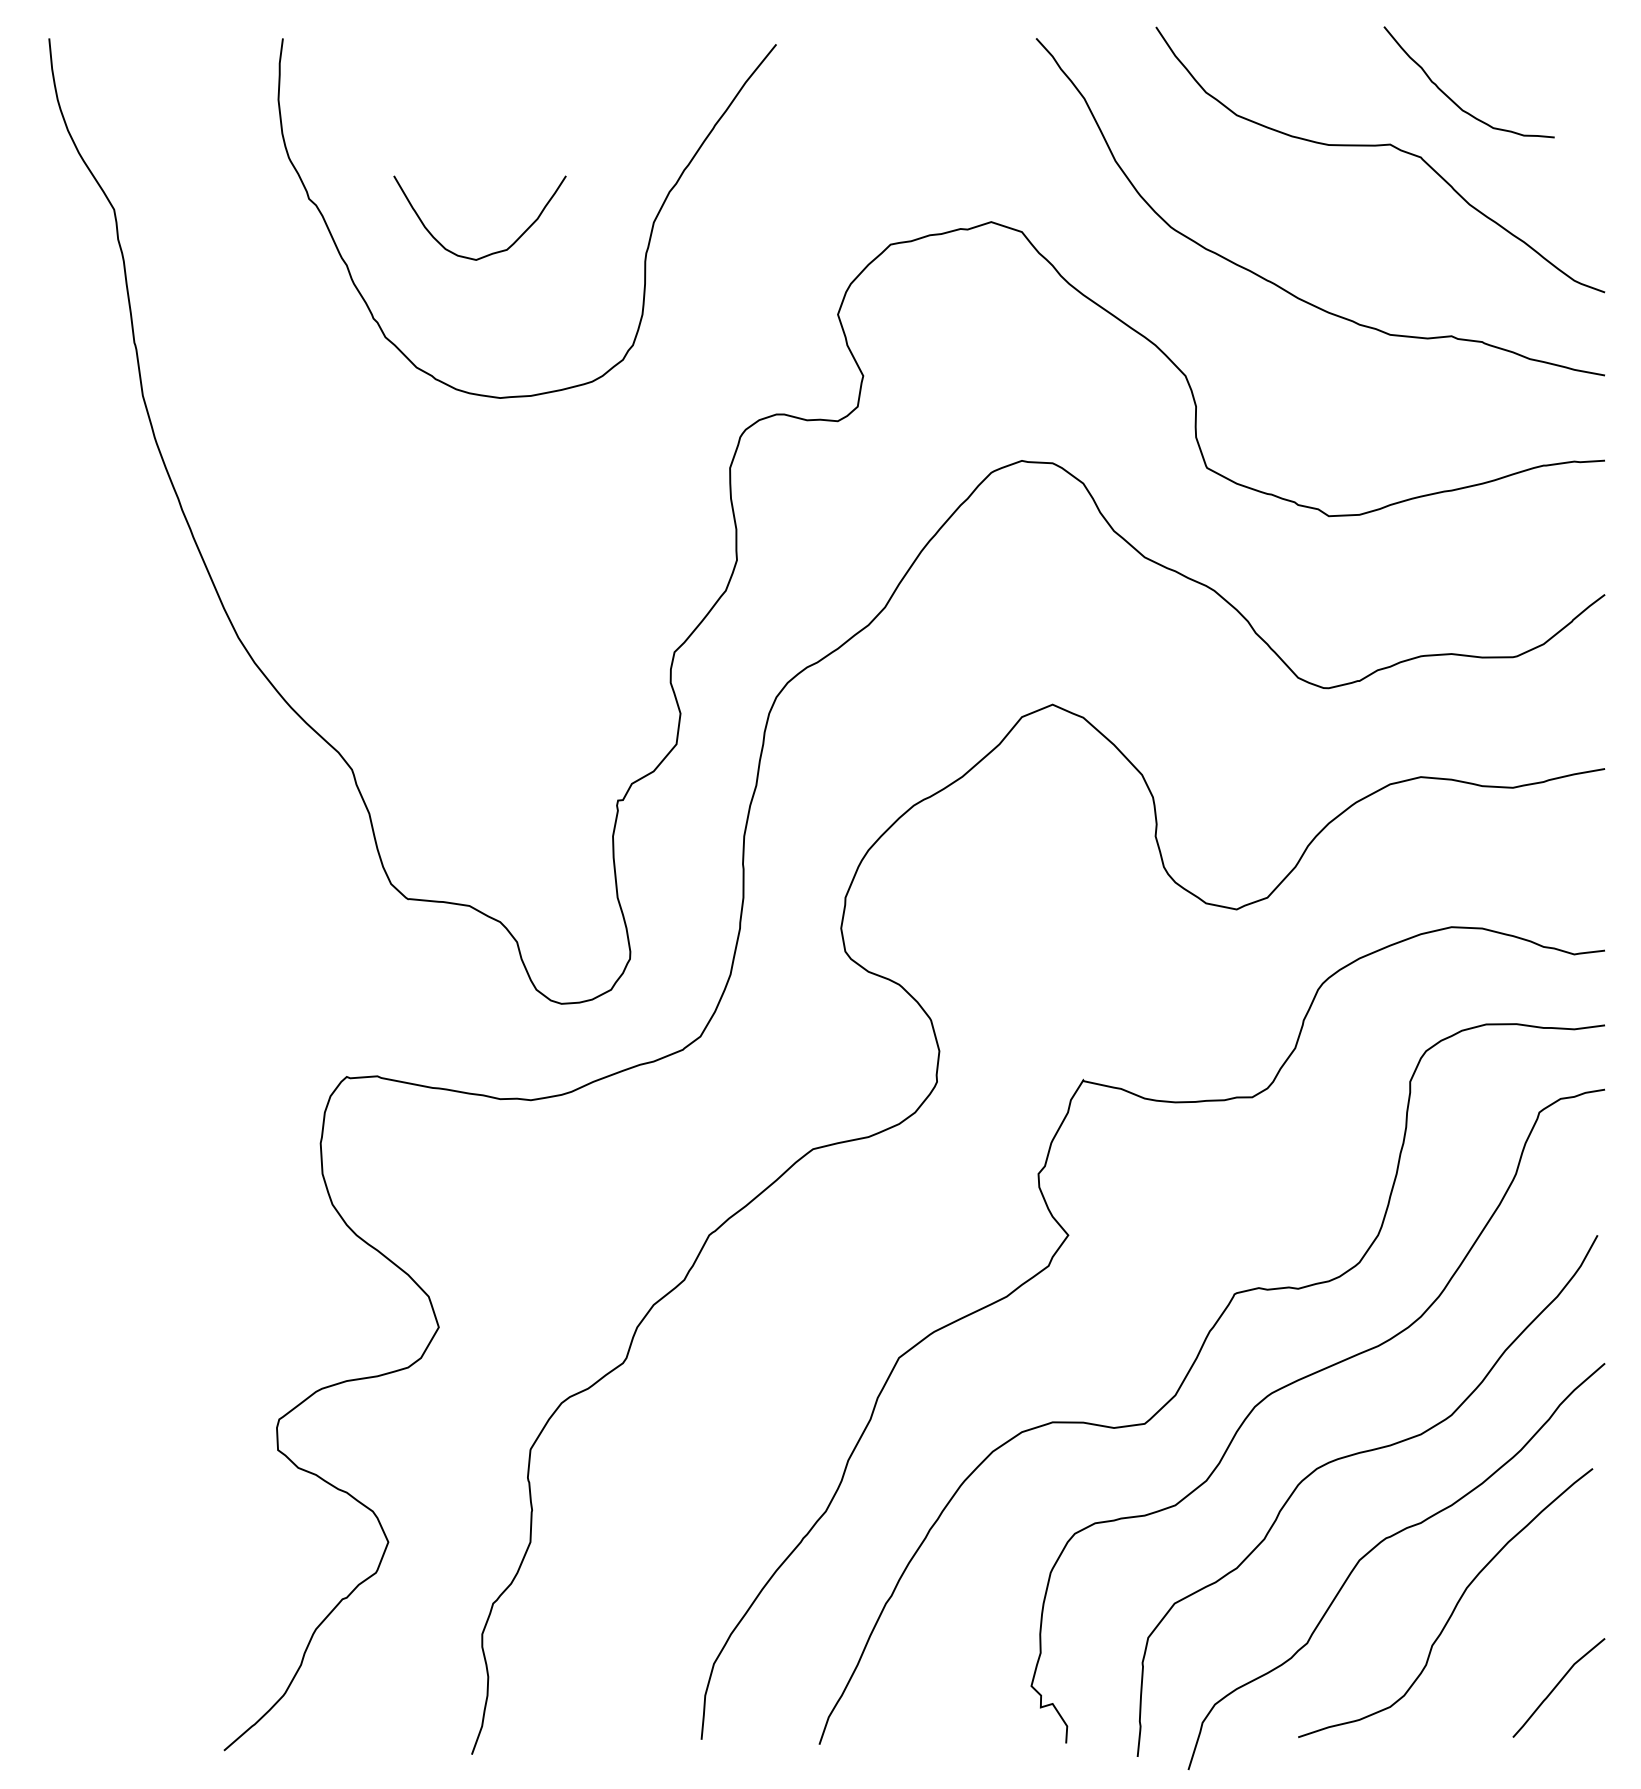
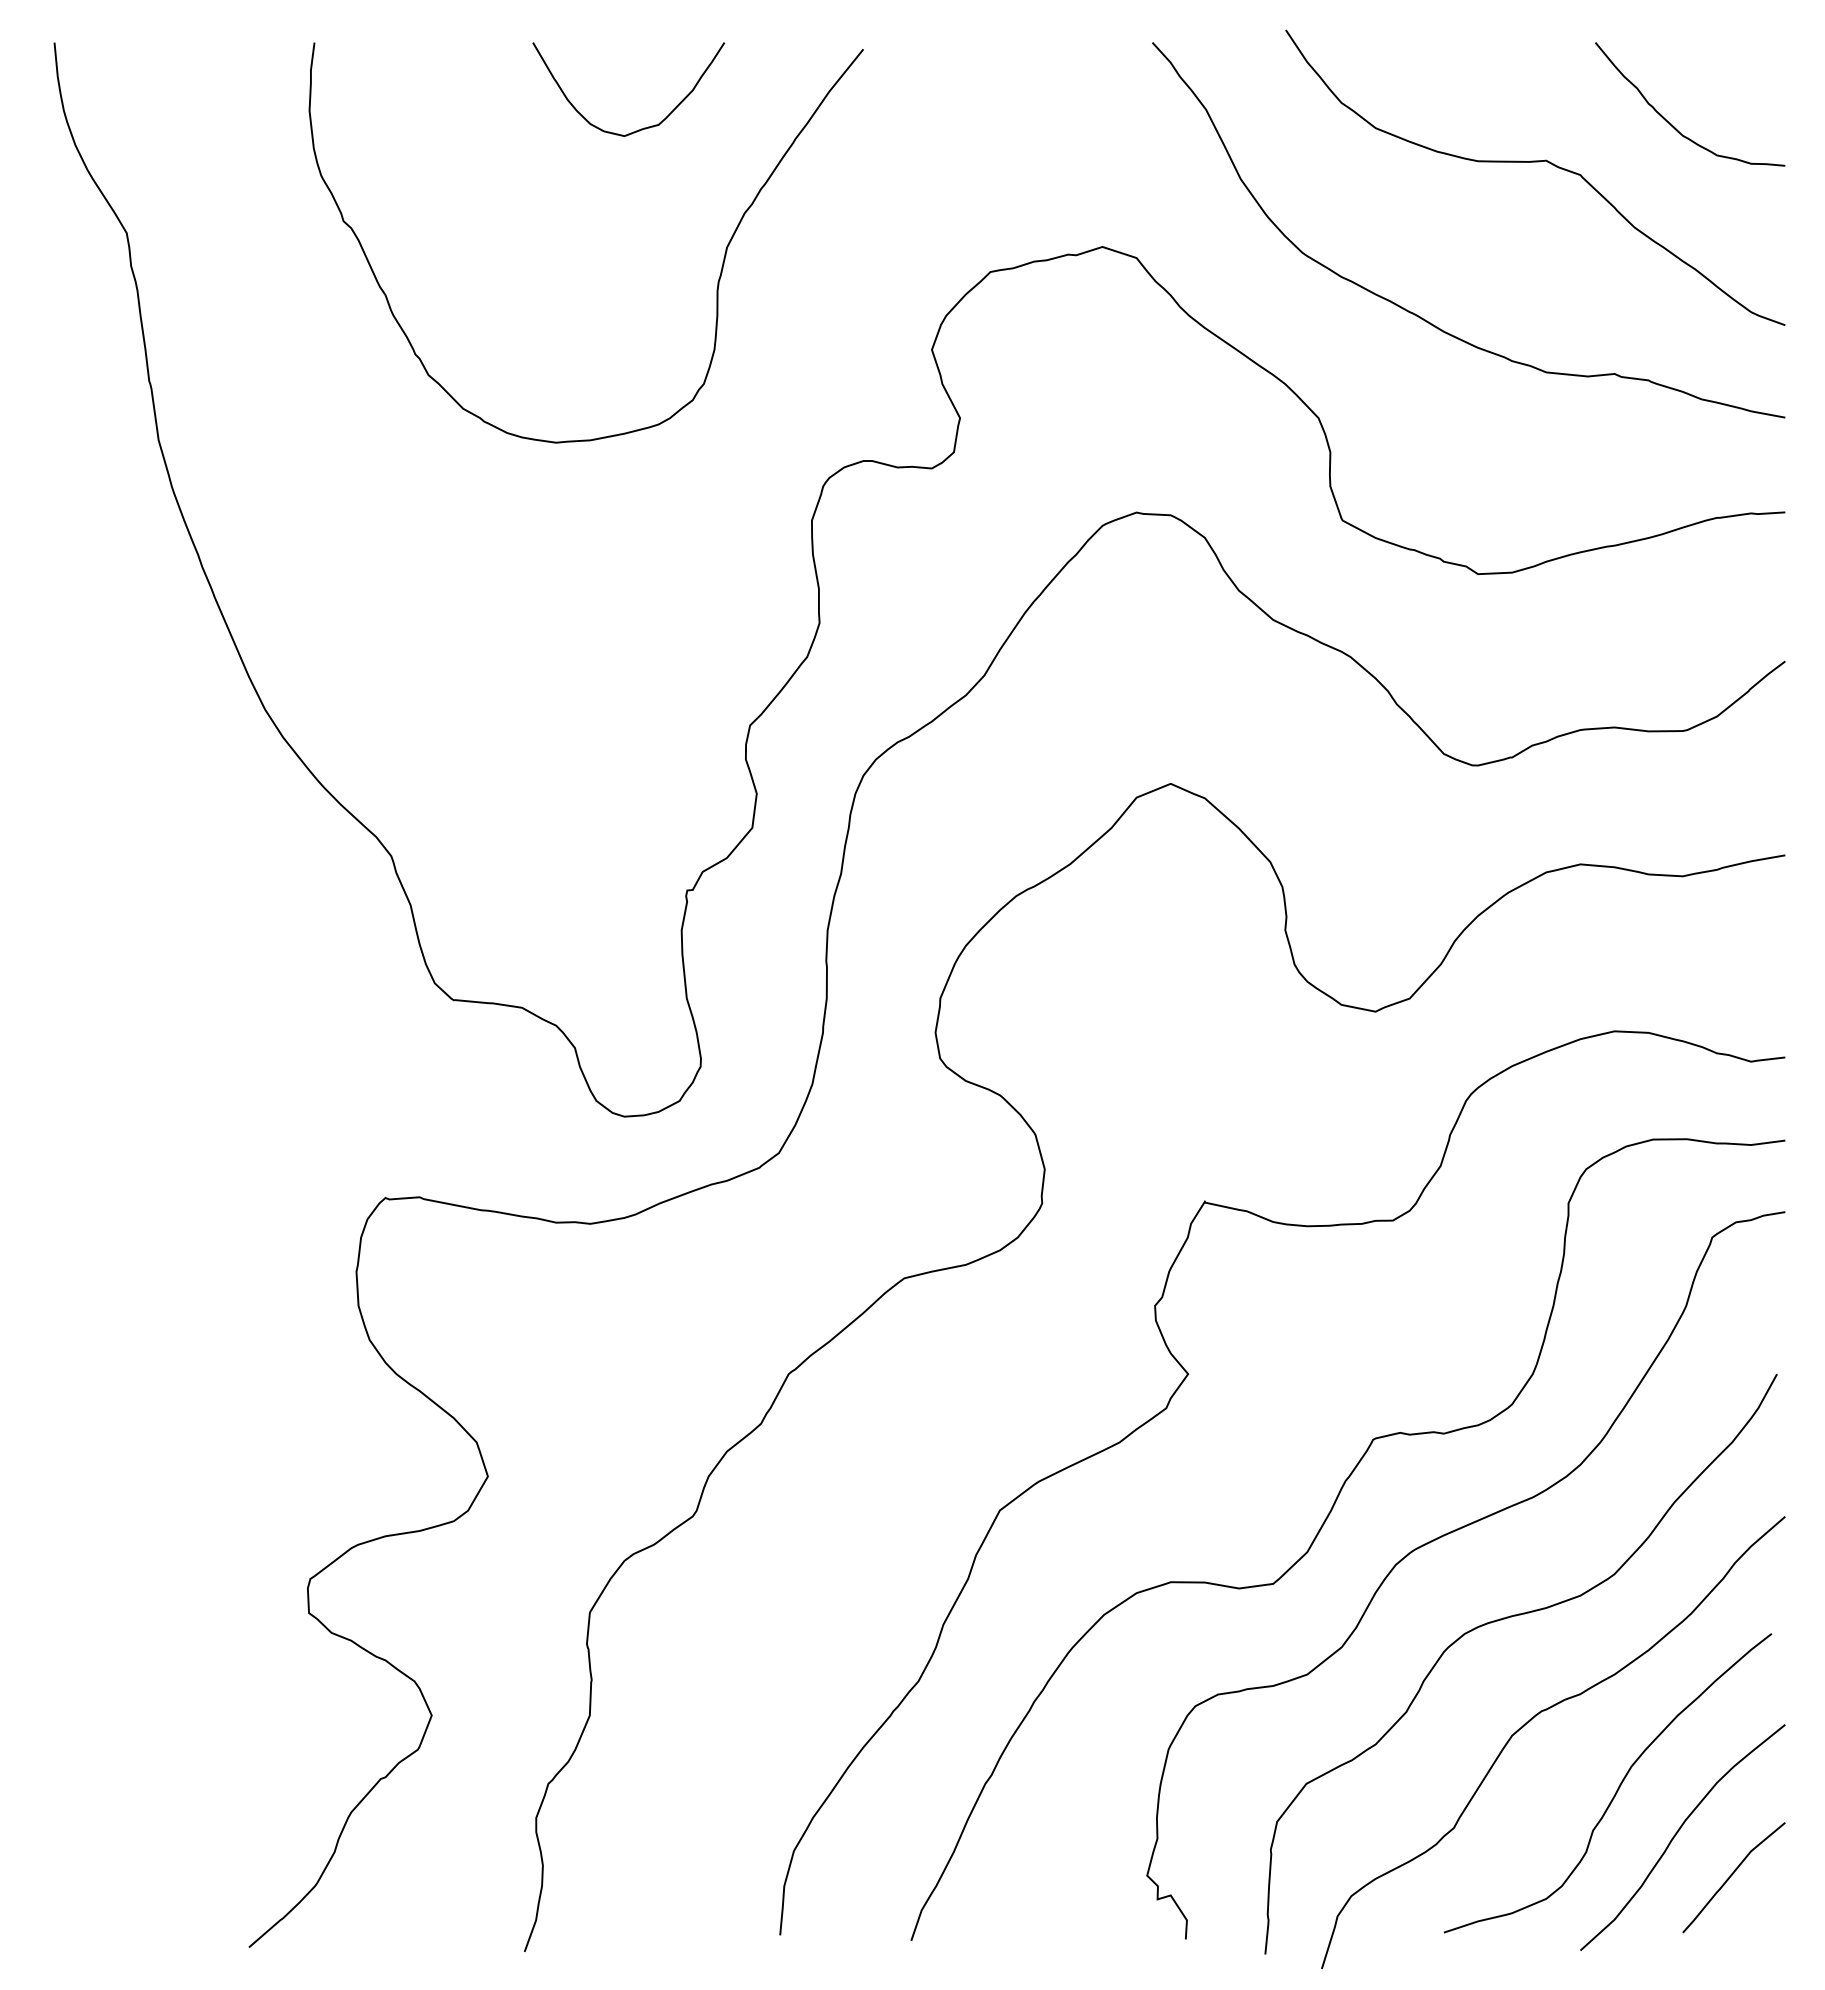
curve: (1452, 99) -> (1671, 123), moved
curve: (491, 253) -> (641, 128), moved
curve: (1507, 1650) -> (1676, 1835), added

